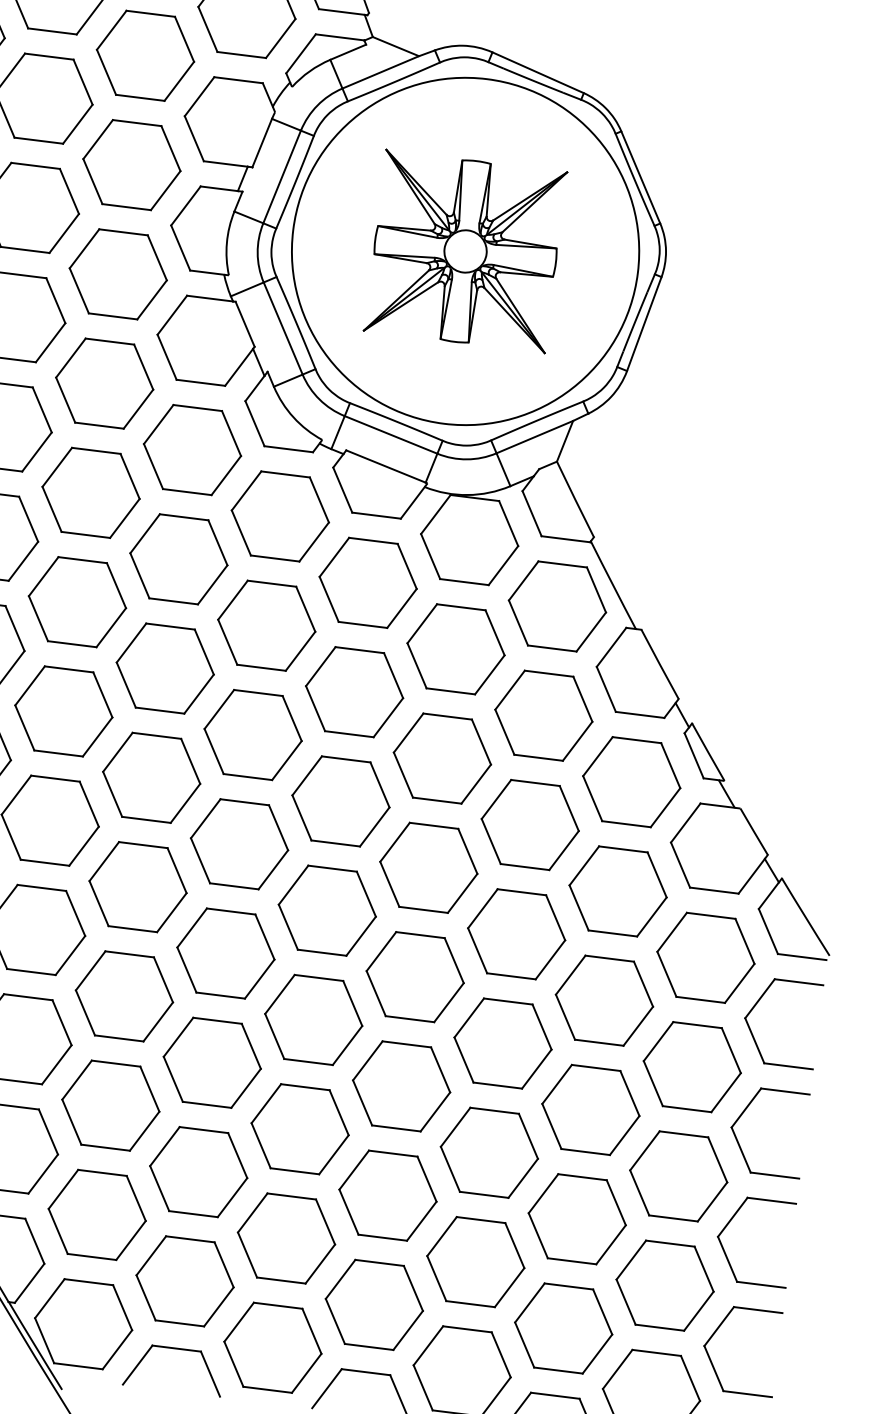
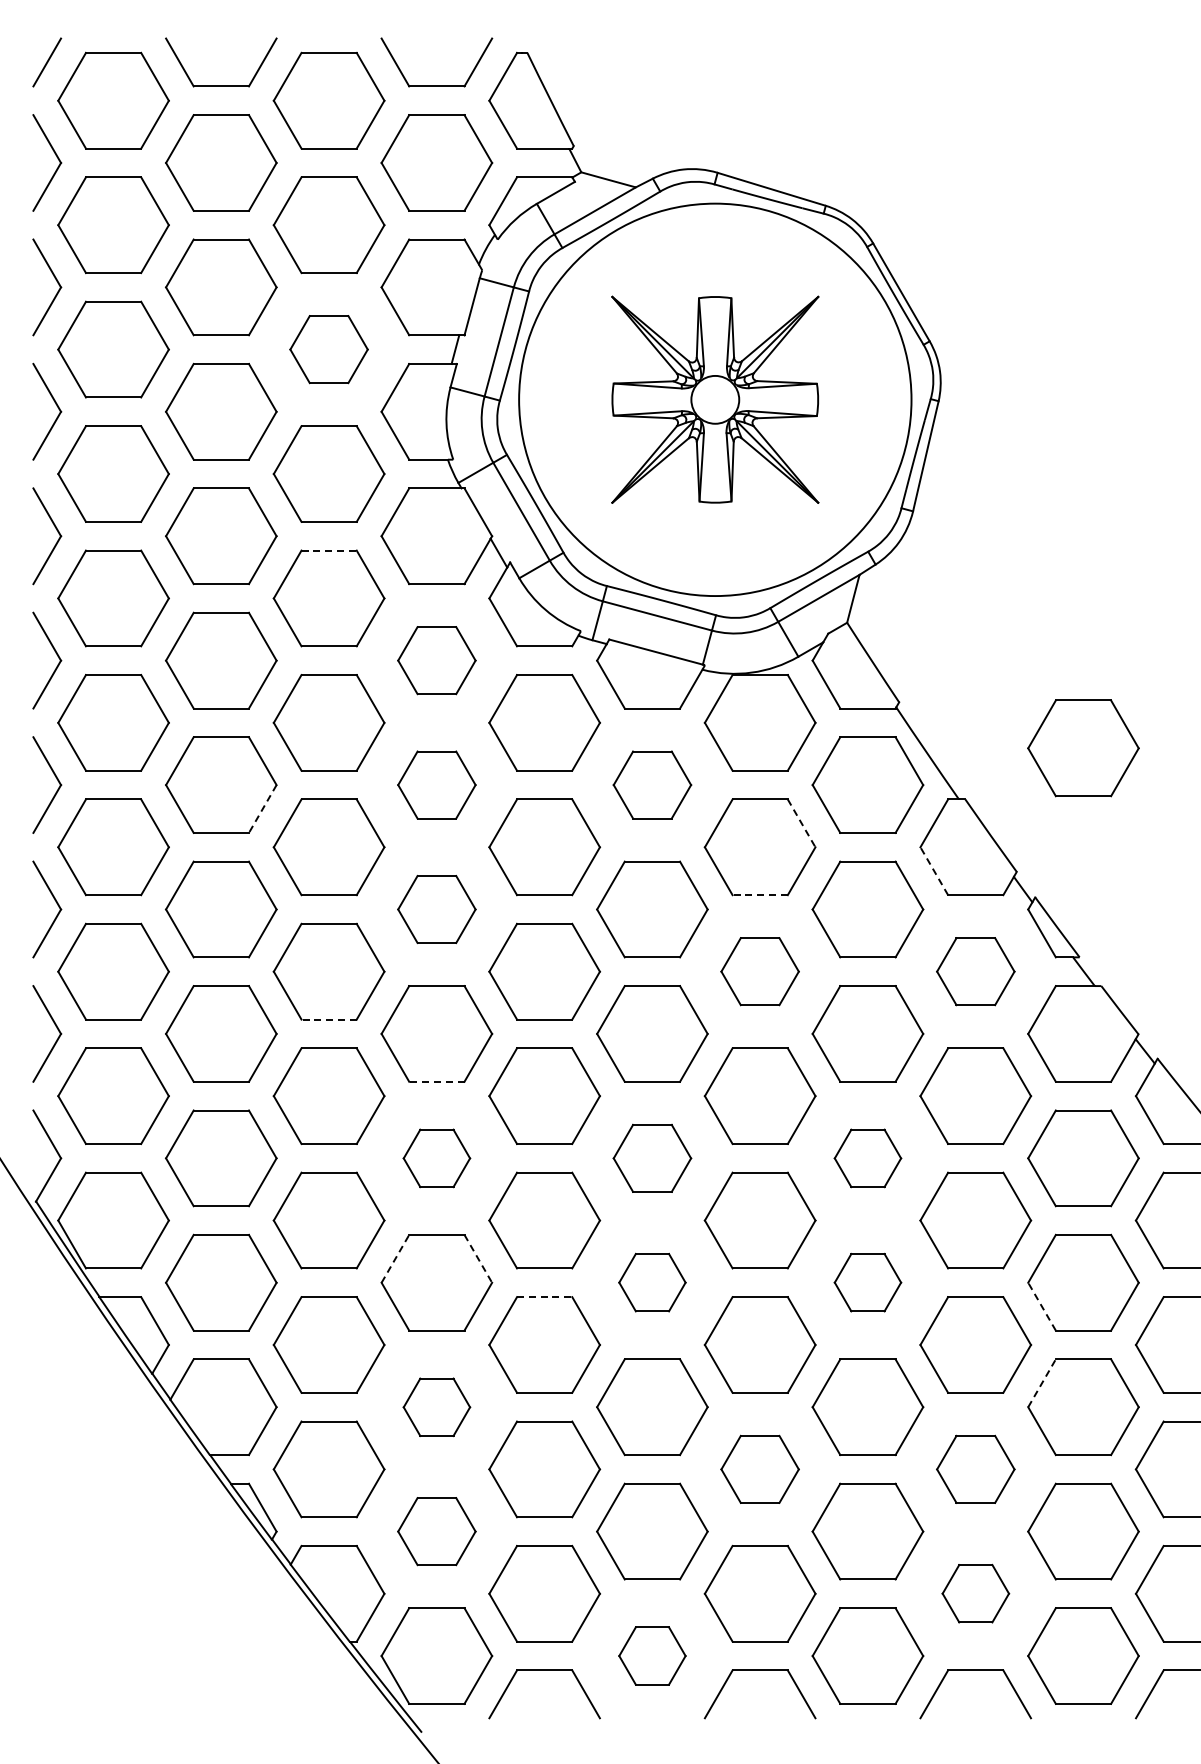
part: (131, 164) -> (328, 349), size x0.7
line: (110, 341) -> (329, 550), solid -> dashed
part: (192, 449) -> (436, 660), size x0.7
part: (178, 558) -> (436, 784), size x0.7
line: (23, 561) -> (262, 809), solid -> dashed
part: (368, 582) -> (652, 784), size x0.7
part: (750, 597) -> (1083, 748), added
line: (494, 632) -> (801, 823), solid -> dashed
part: (164, 668) -> (436, 909), size x0.7
line: (606, 689) -> (934, 871), solid -> dashed
line: (451, 691) -> (760, 895), solid -> dashed
line: (58, 753) -> (329, 1019), solid -> dashed
part: (441, 758) -> (759, 971), size x0.7
part: (631, 781) -> (975, 971), size x0.7
line: (146, 819) -> (436, 1081), solid -> dashed
part: (137, 887) -> (436, 1158), size x0.6
part: (327, 910) -> (652, 1158), size x0.7
part: (516, 934) -> (867, 1158), size x0.6
line: (90, 970) -> (395, 1258), solid -> dashed
line: (163, 979) -> (478, 1258), solid -> dashed
part: (313, 1019) -> (652, 1282), size x0.6
line: (217, 1021) -> (544, 1297), solid -> dashed
part: (502, 1043) -> (867, 1282), size x0.6
line: (653, 1083) -> (1042, 1306), solid -> dashed
part: (110, 1105) -> (436, 1407), size x0.6
line: (645, 1151) -> (1042, 1383), solid -> dashed
part: (387, 1195) -> (759, 1469), size x0.7
part: (96, 1214) -> (436, 1531), size x0.7
part: (577, 1219) -> (975, 1469), size x0.7
part: (563, 1328) -> (975, 1593), size x0.6
part: (273, 1347) -> (652, 1655), size x0.6

